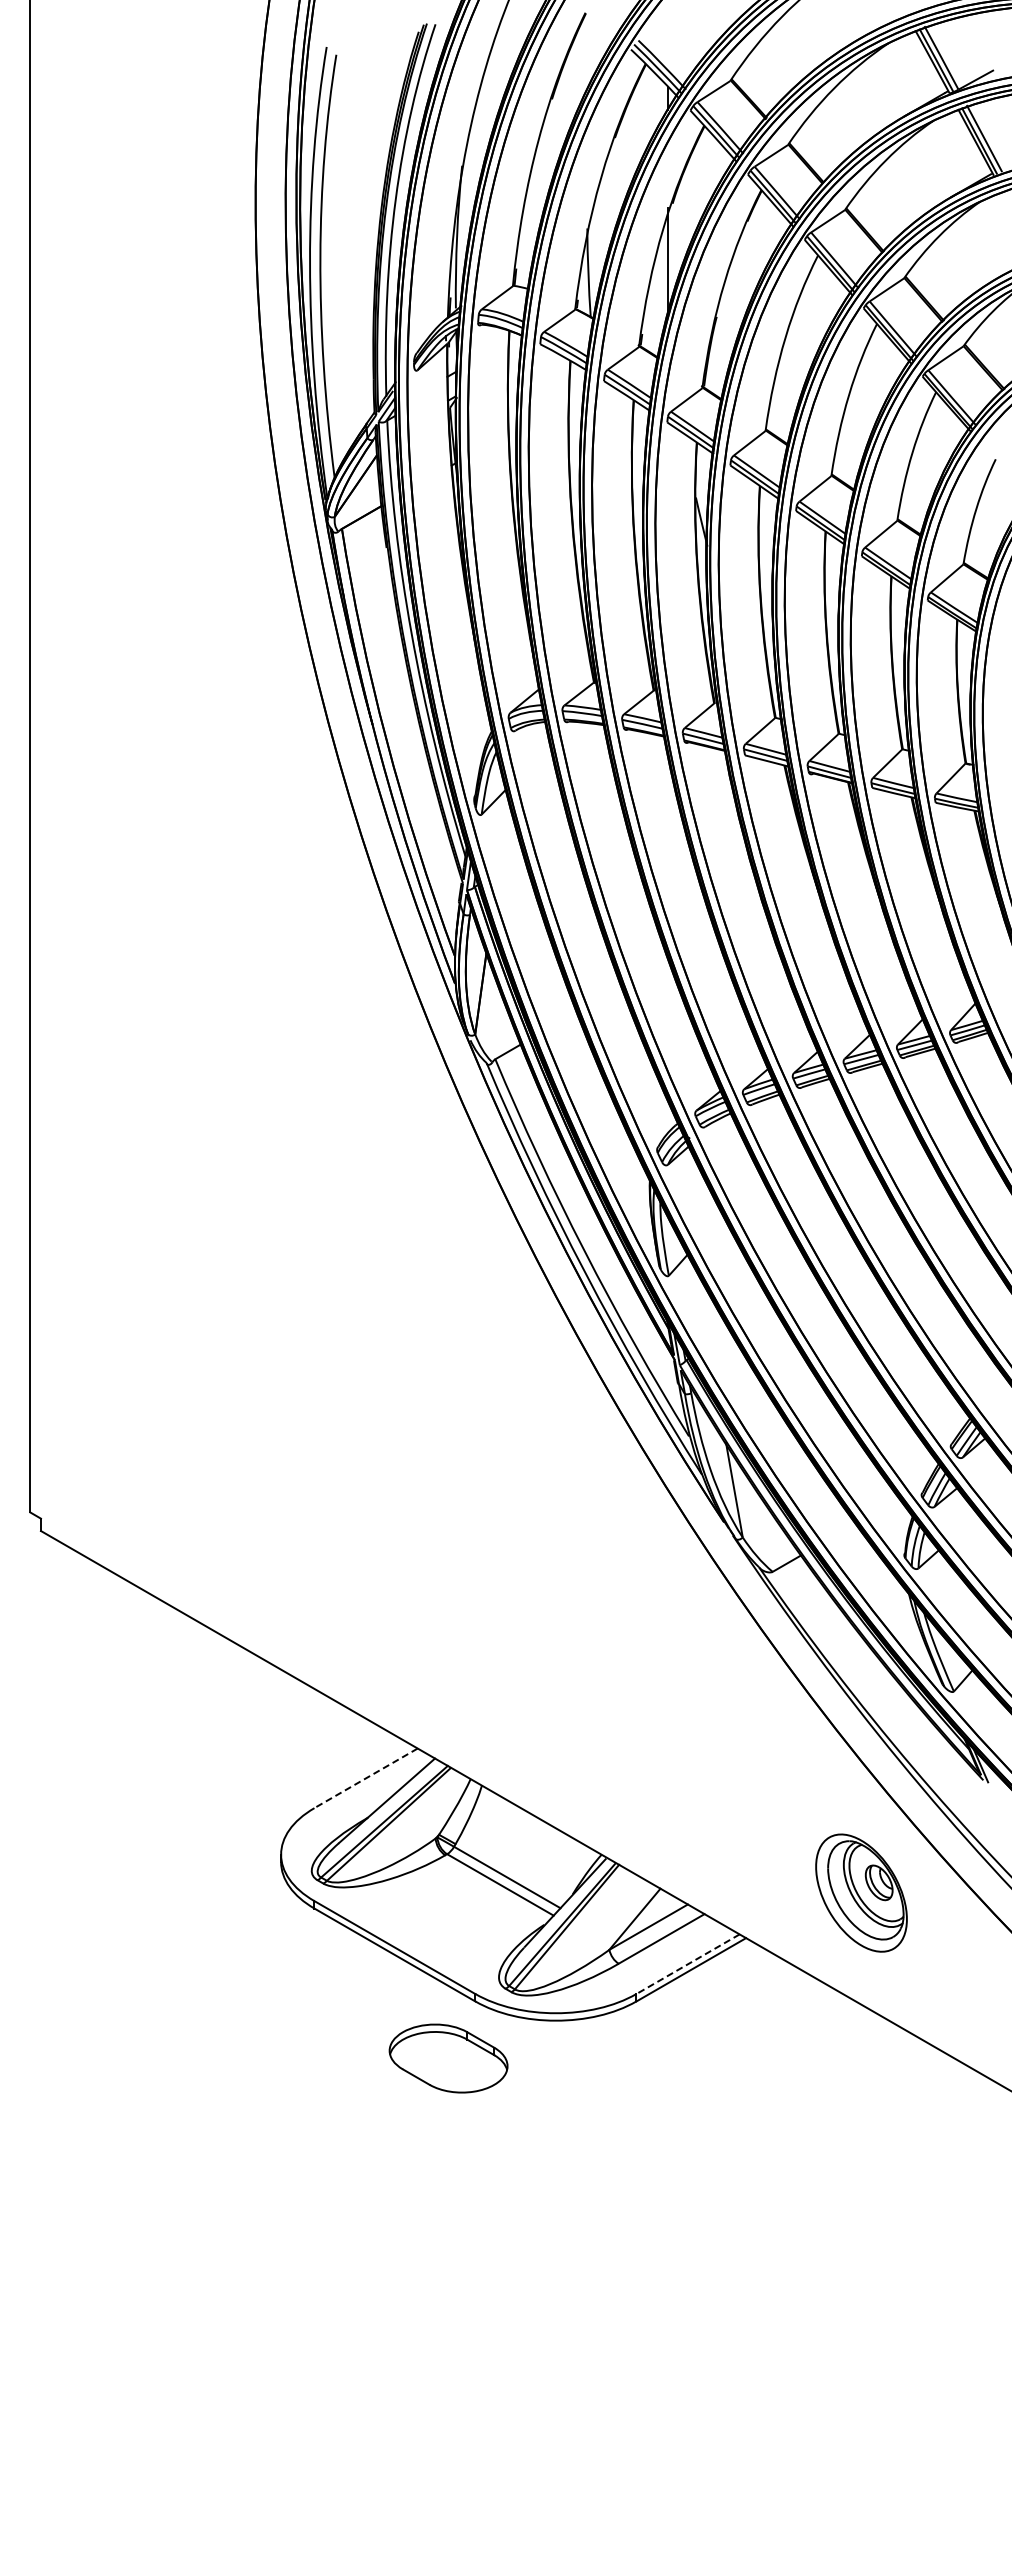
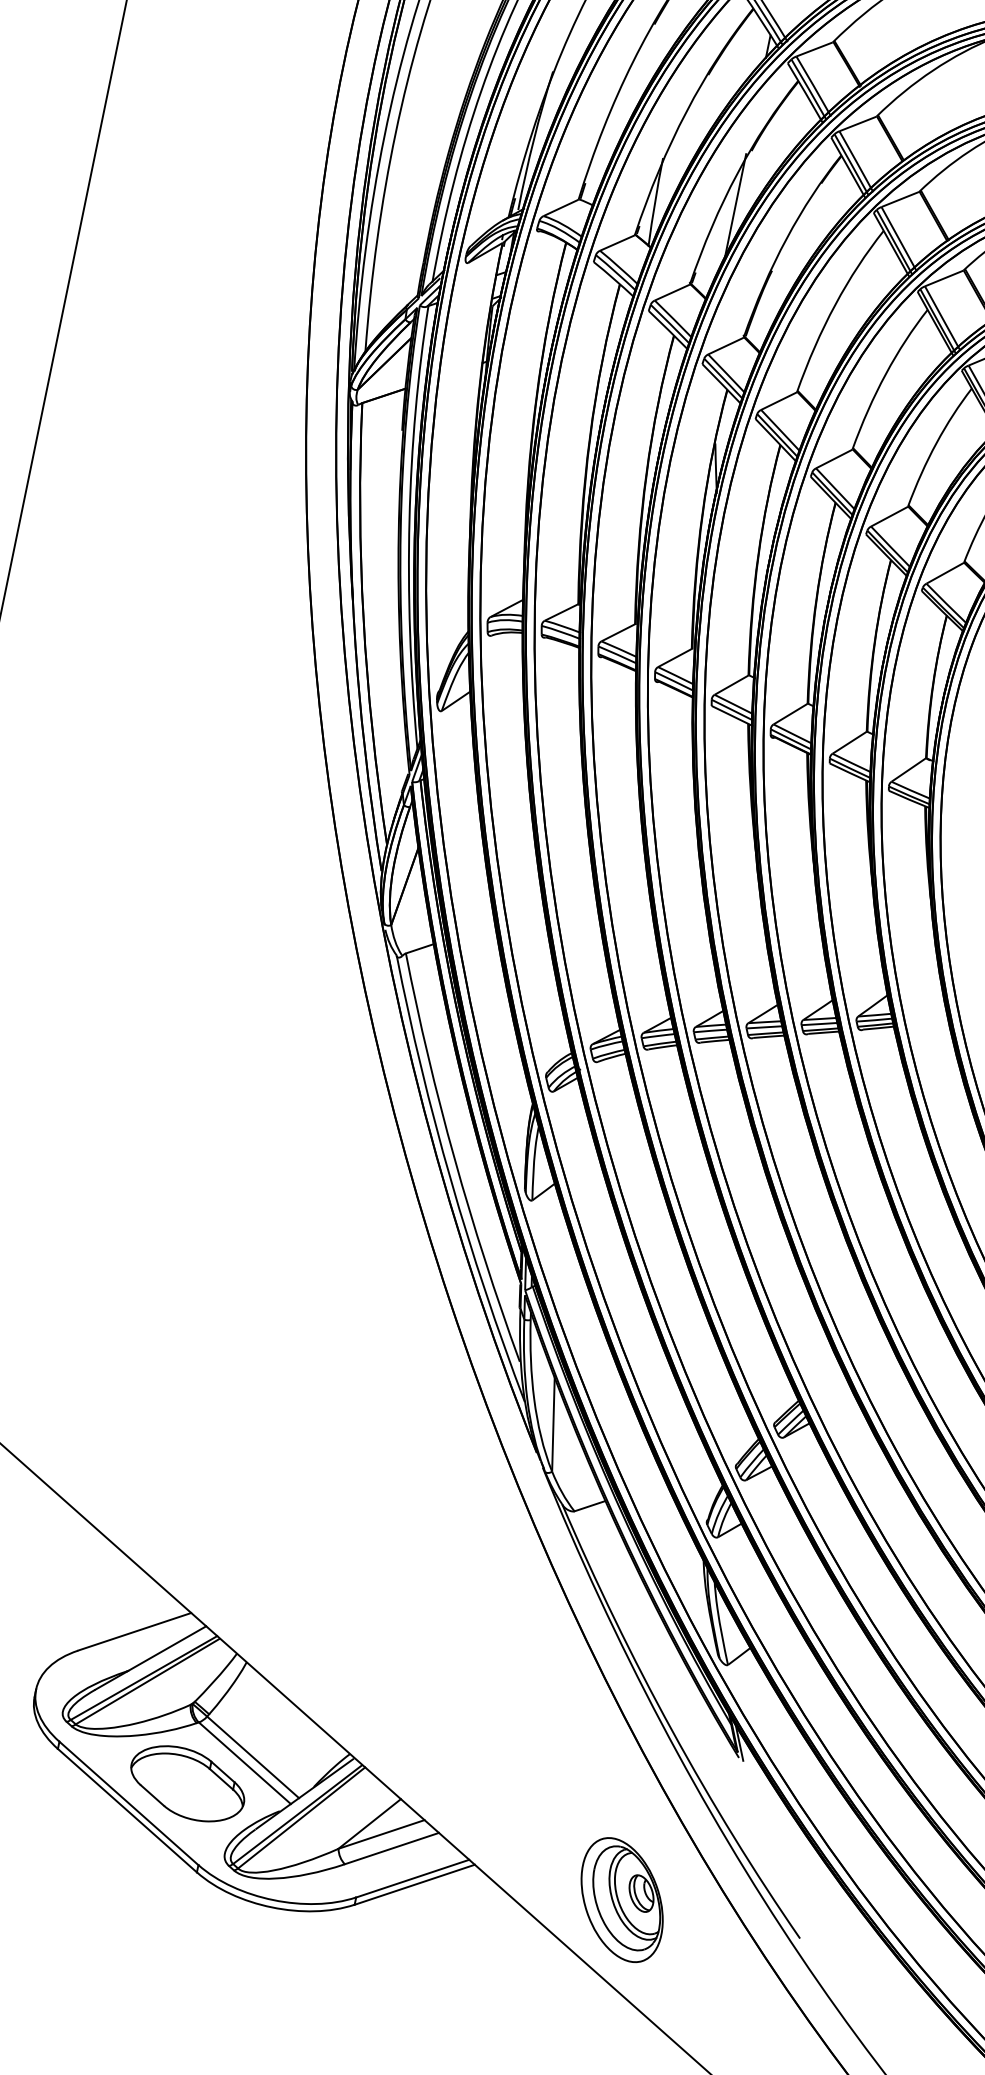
line: (366, 1778) -> (135, 1632), dashed -> solid
part: (861, 1892) -> (622, 1899), moved
line: (688, 1964) -> (413, 1879), dashed -> solid
part: (448, 2058) -> (187, 1783), moved

